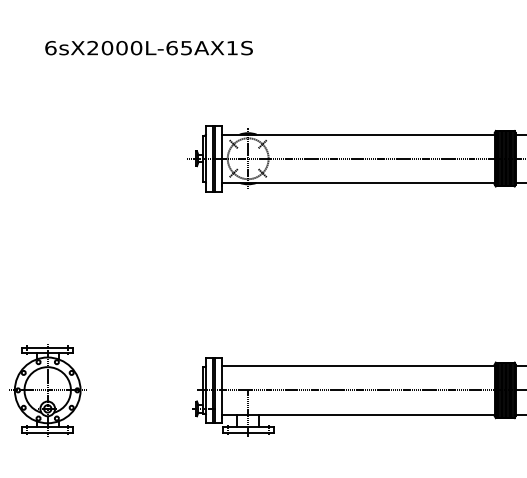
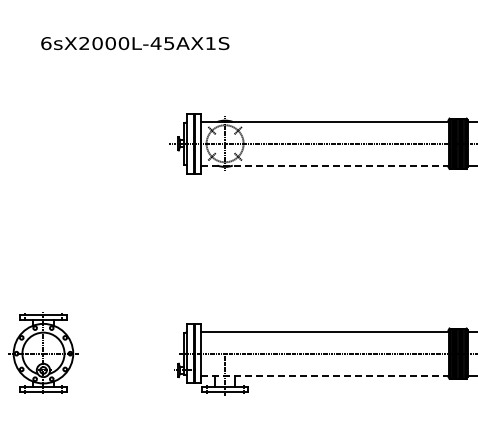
text: (171, 48) -> (155, 43), 6sX2000L-65AX1S -> 6sX2000L-45AX1S
line: (357, 182) -> (324, 165), solid -> dashed
line: (357, 414) -> (324, 375), solid -> dashed

